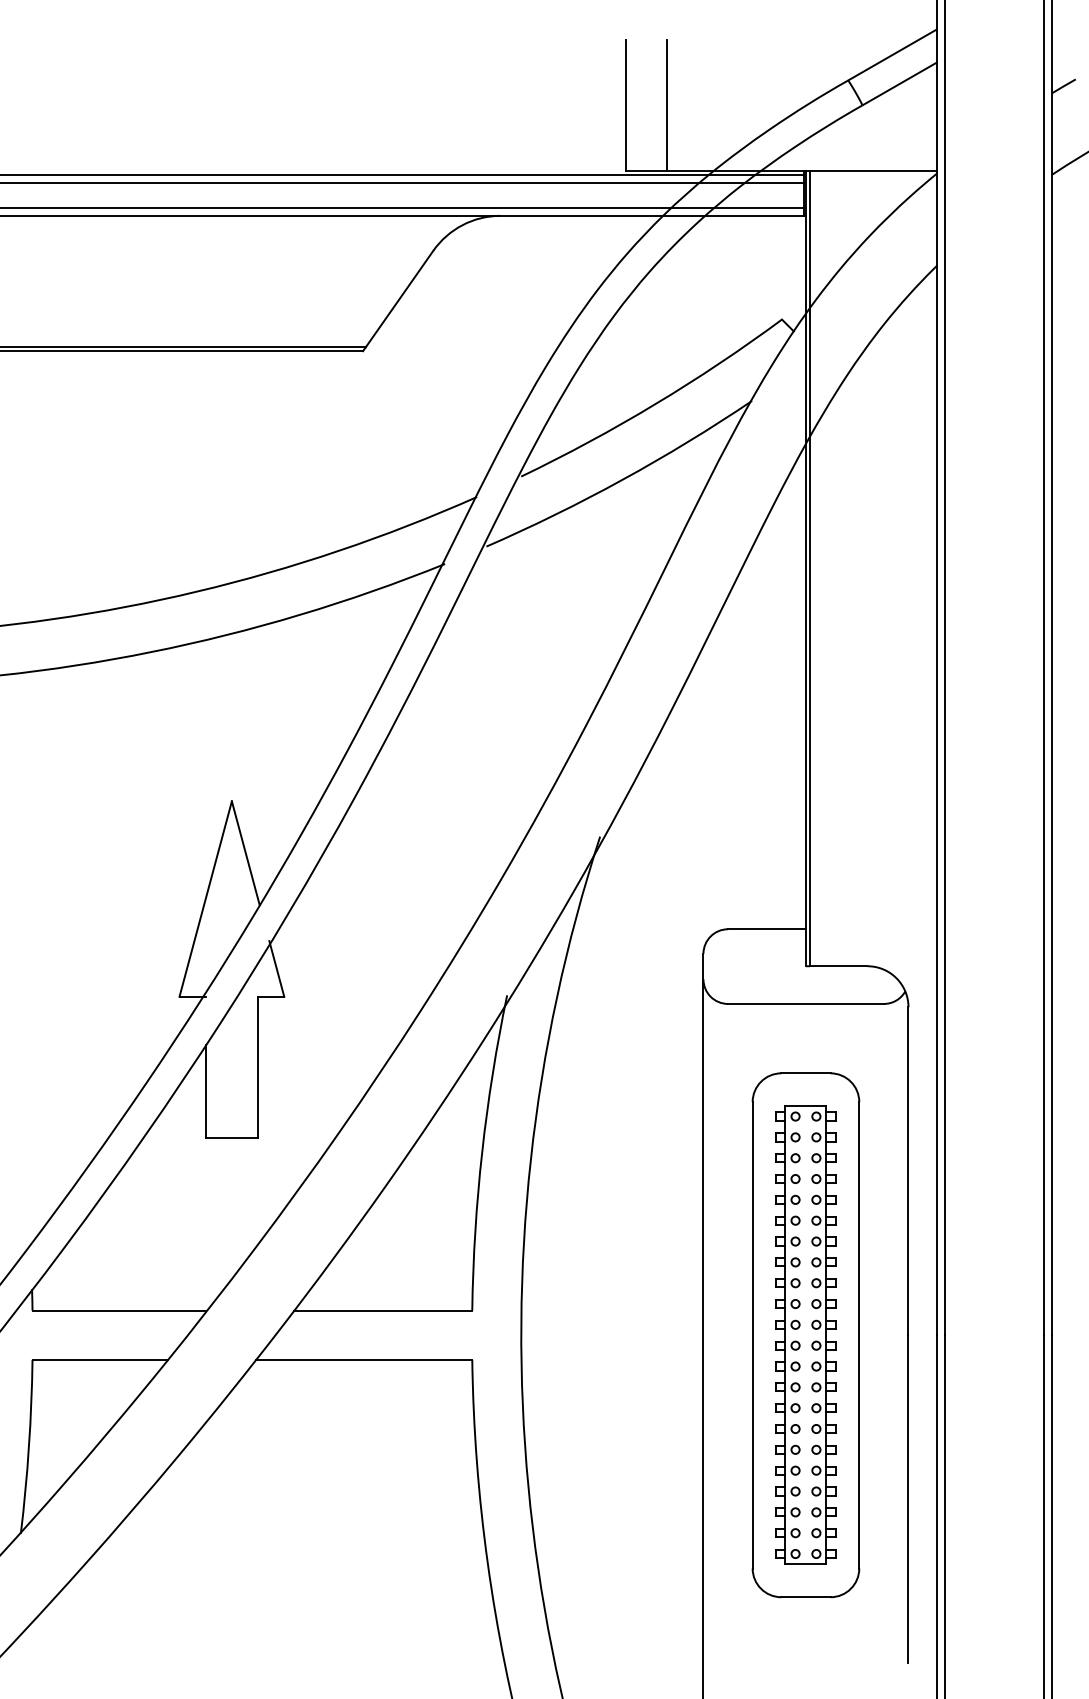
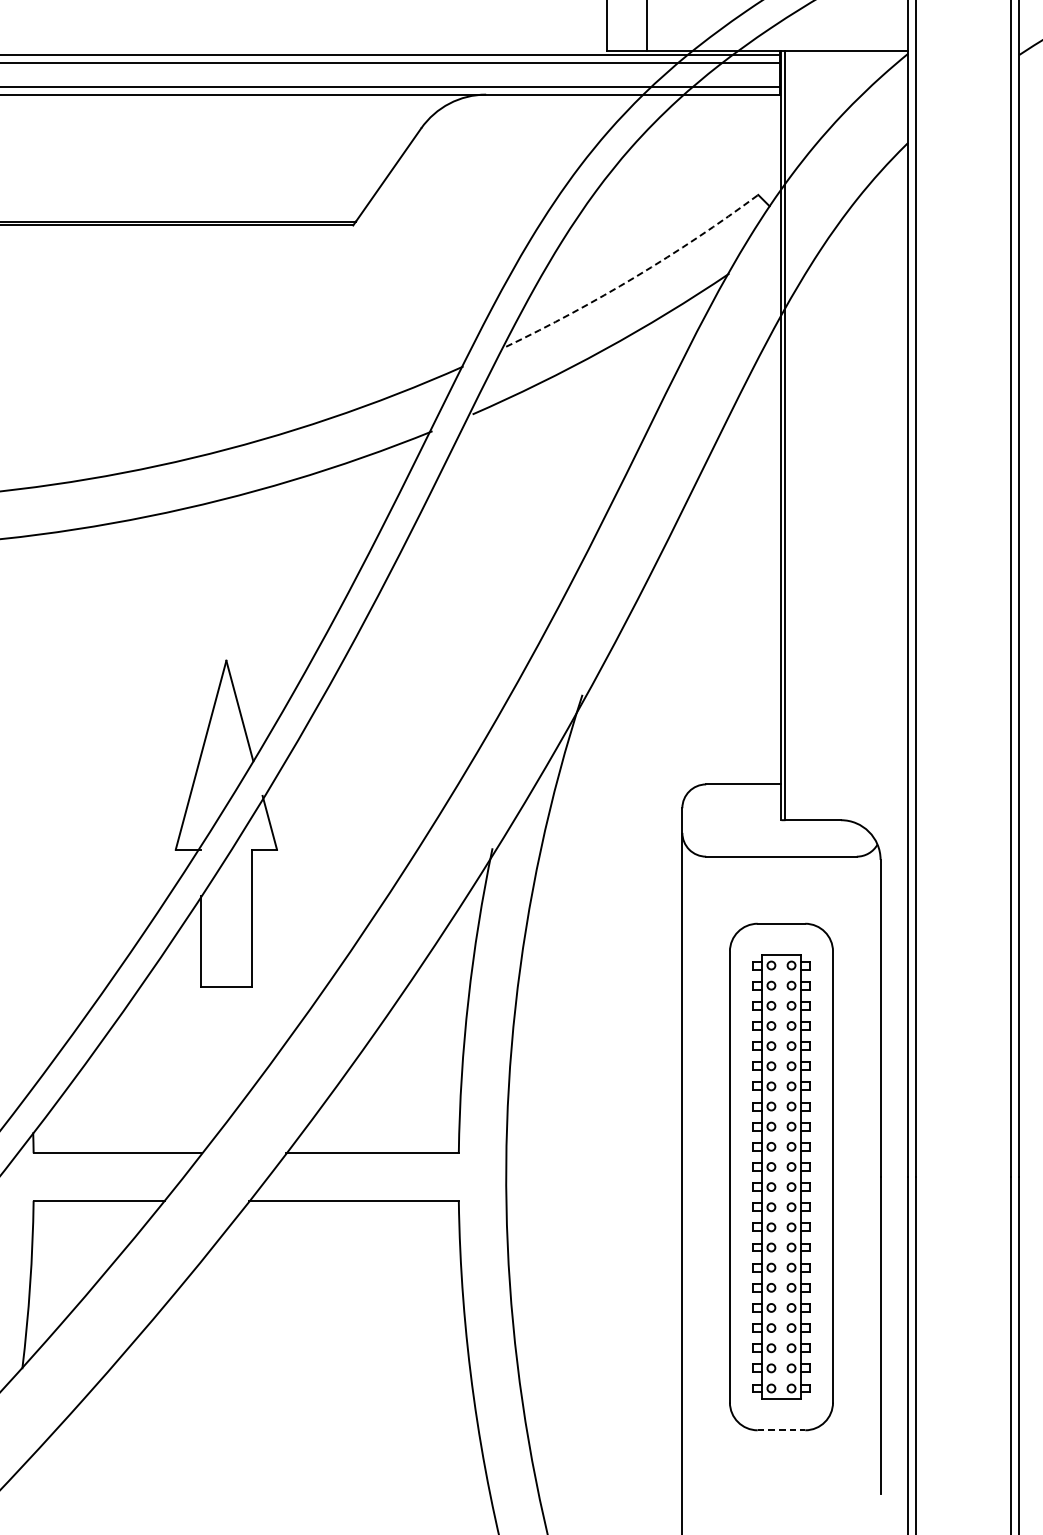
arc: (655, 404) -> (635, 277), solid -> dashed
line: (805, 1597) -> (781, 1430), solid -> dashed

